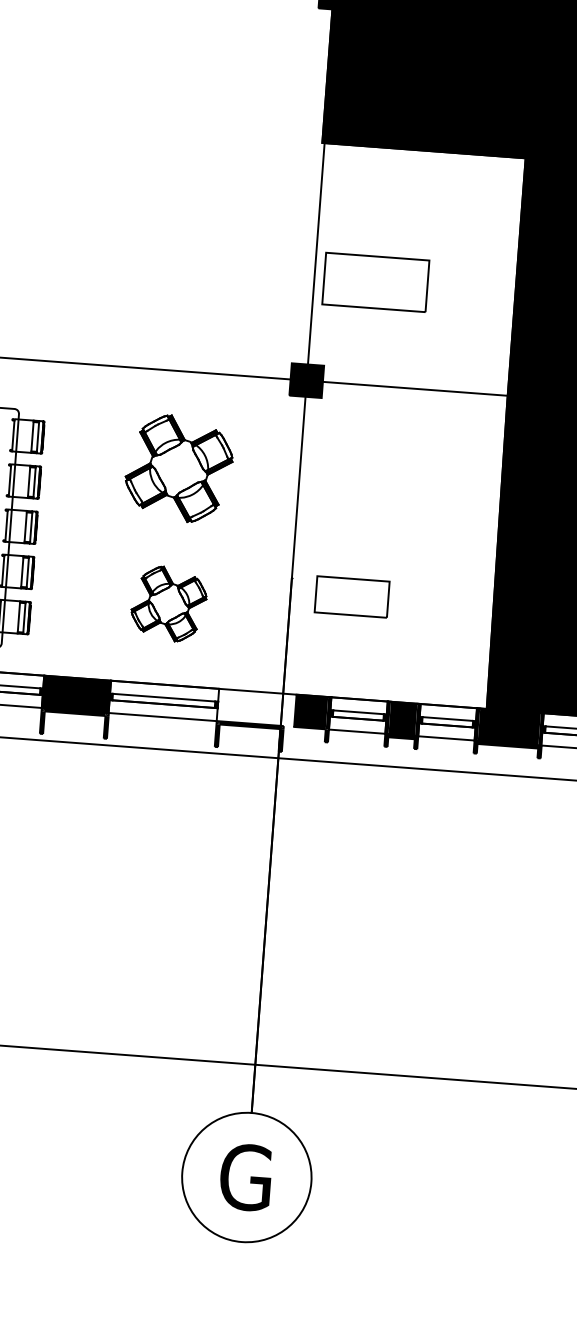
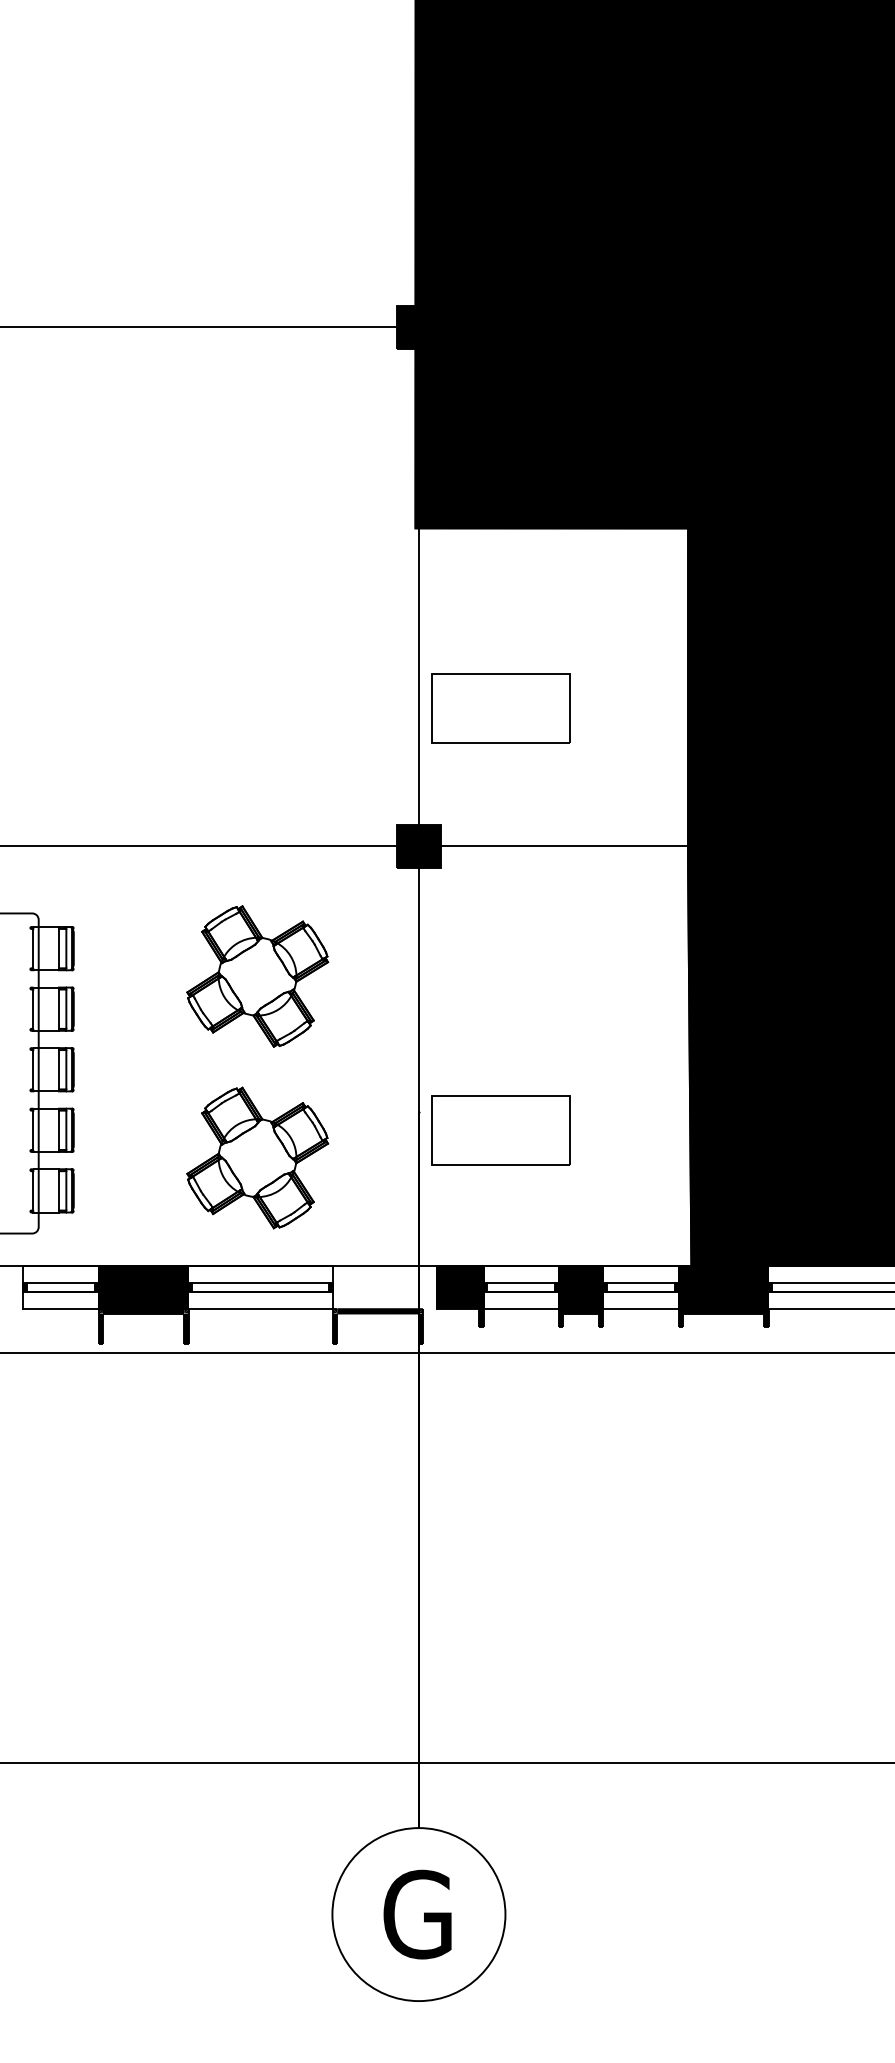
part: (351, 597) -> (500, 1130), size x1.43
part: (168, 603) -> (257, 1157), size x1.43

